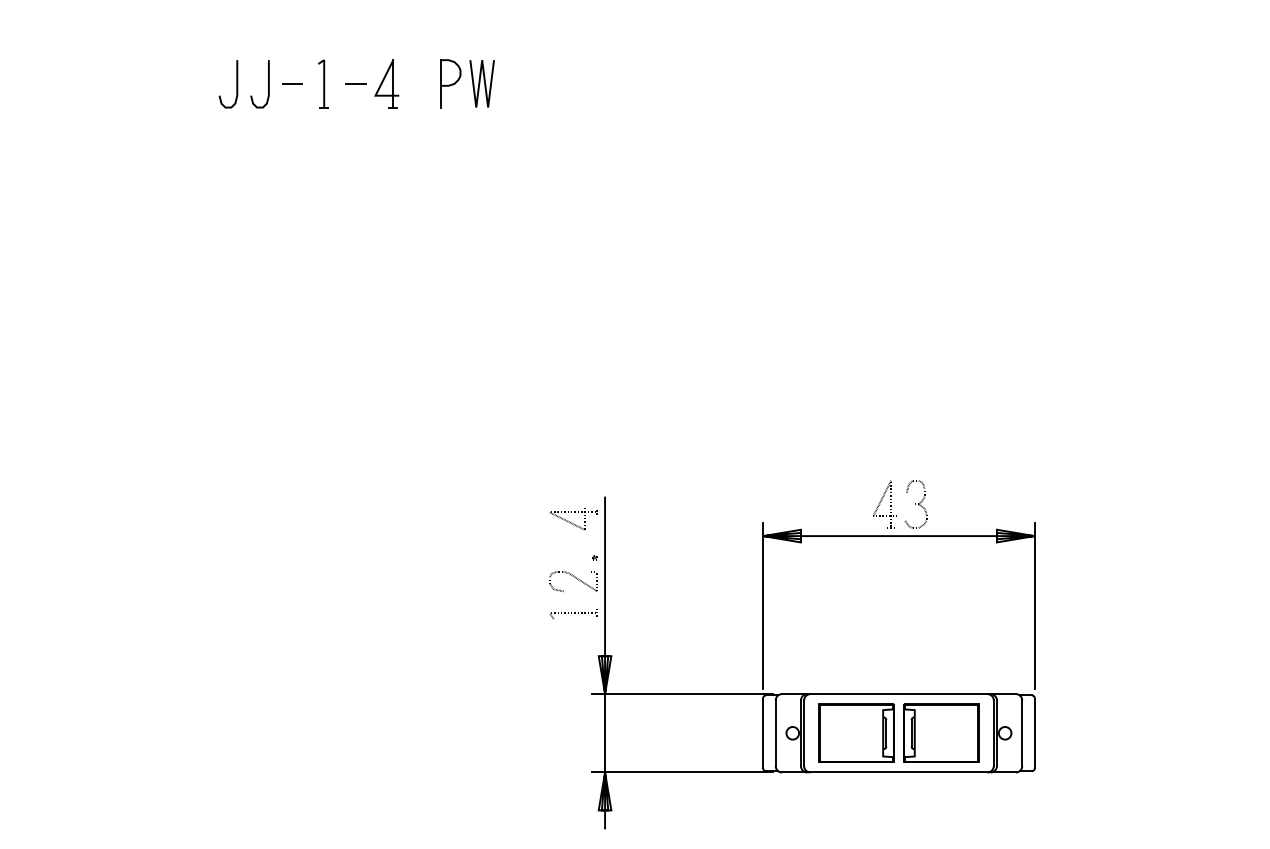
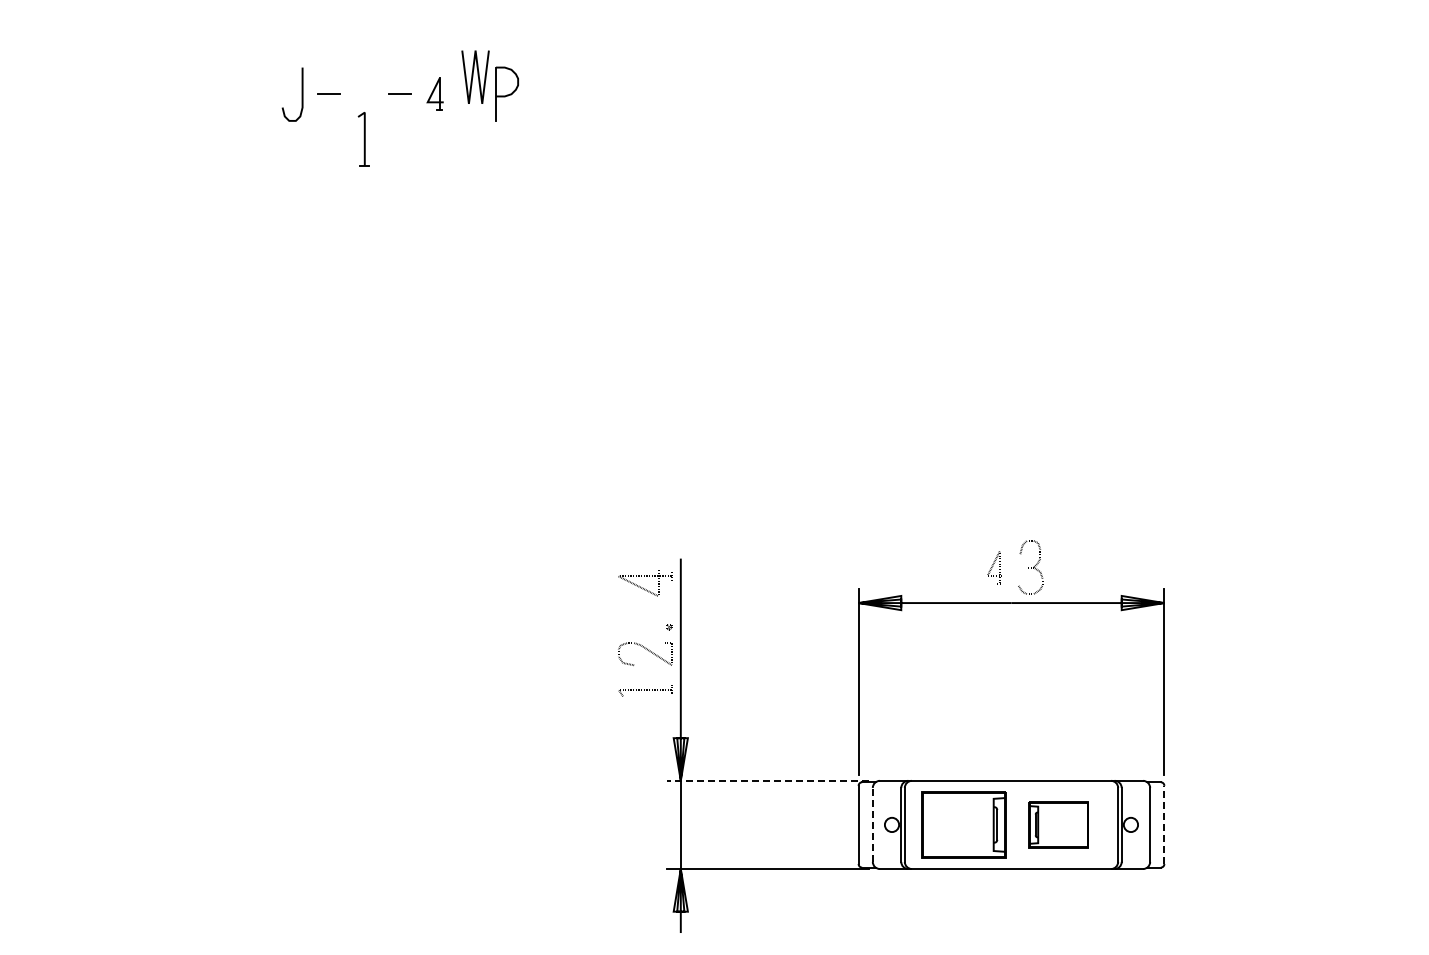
line: (480, 83) -> (473, 76), moved
curve: (236, 84) -> (266, 94), removed
part: (323, 84) -> (363, 139), moved
part: (387, 84) -> (435, 94), size x0.6
part: (884, 504) -> (995, 567), size x0.6
line: (682, 693) -> (767, 780), solid -> dashed
line: (775, 732) -> (872, 824), solid -> dashed
part: (940, 732) -> (1058, 824), size x0.7
line: (1034, 732) -> (1164, 824), solid -> dashed

